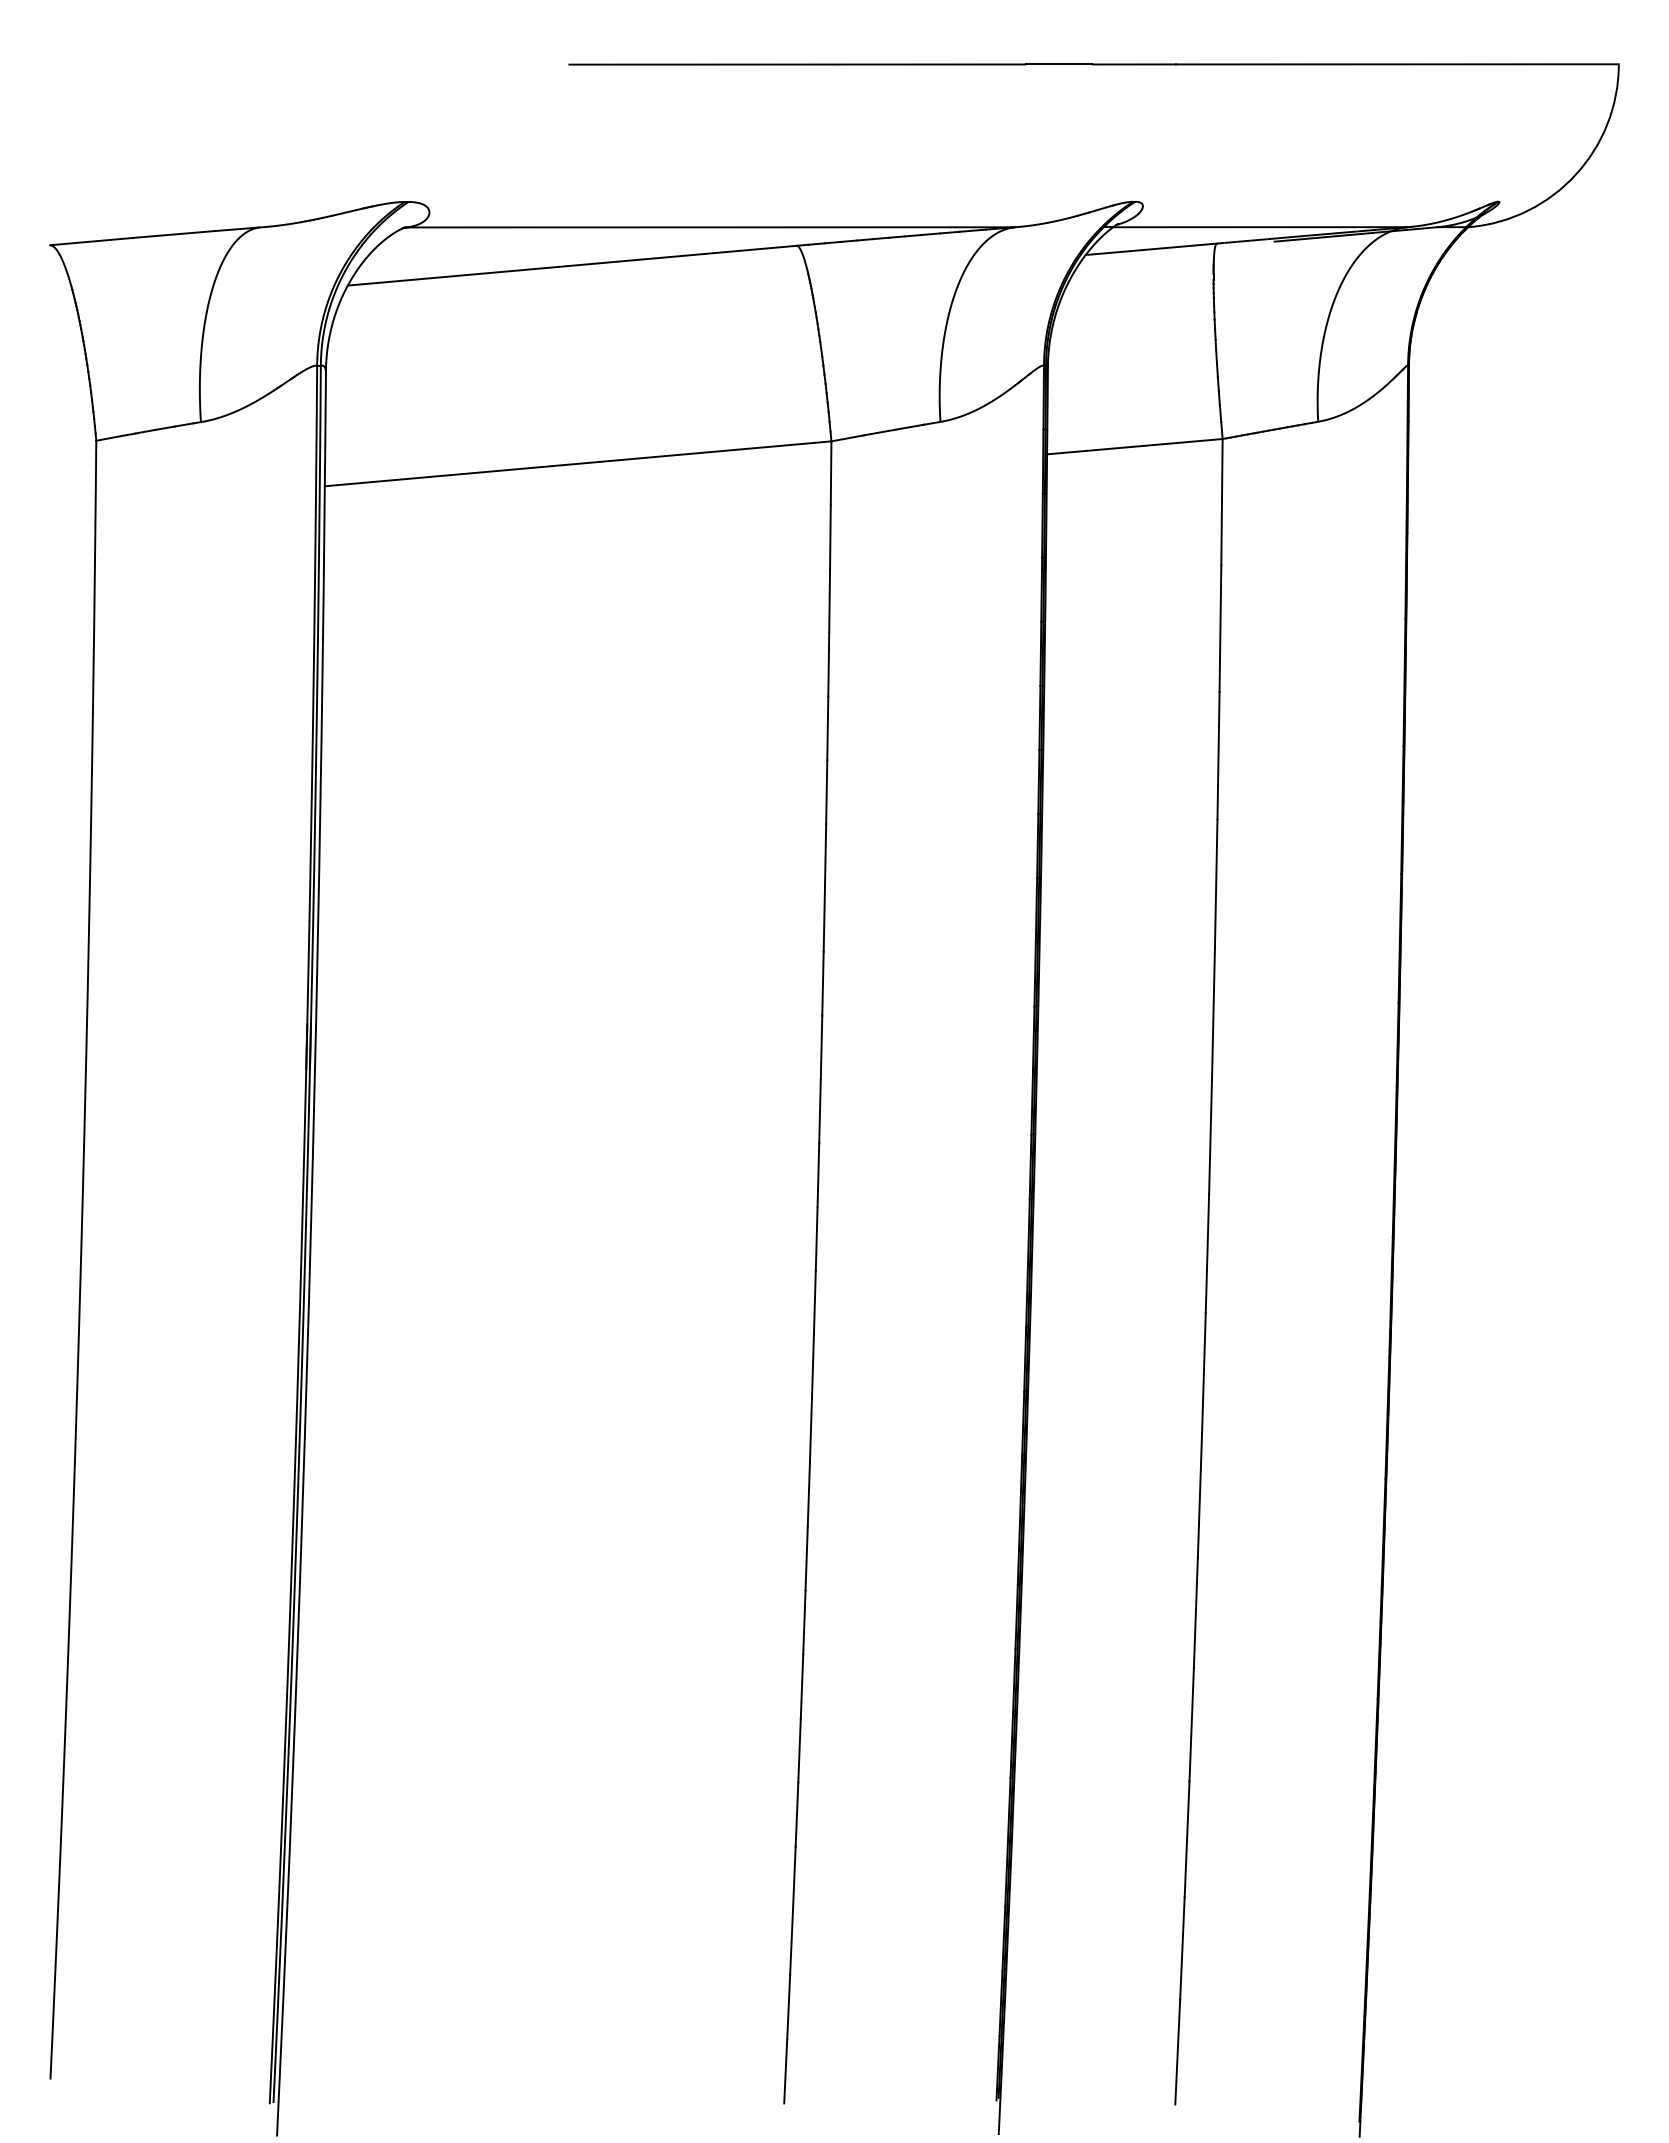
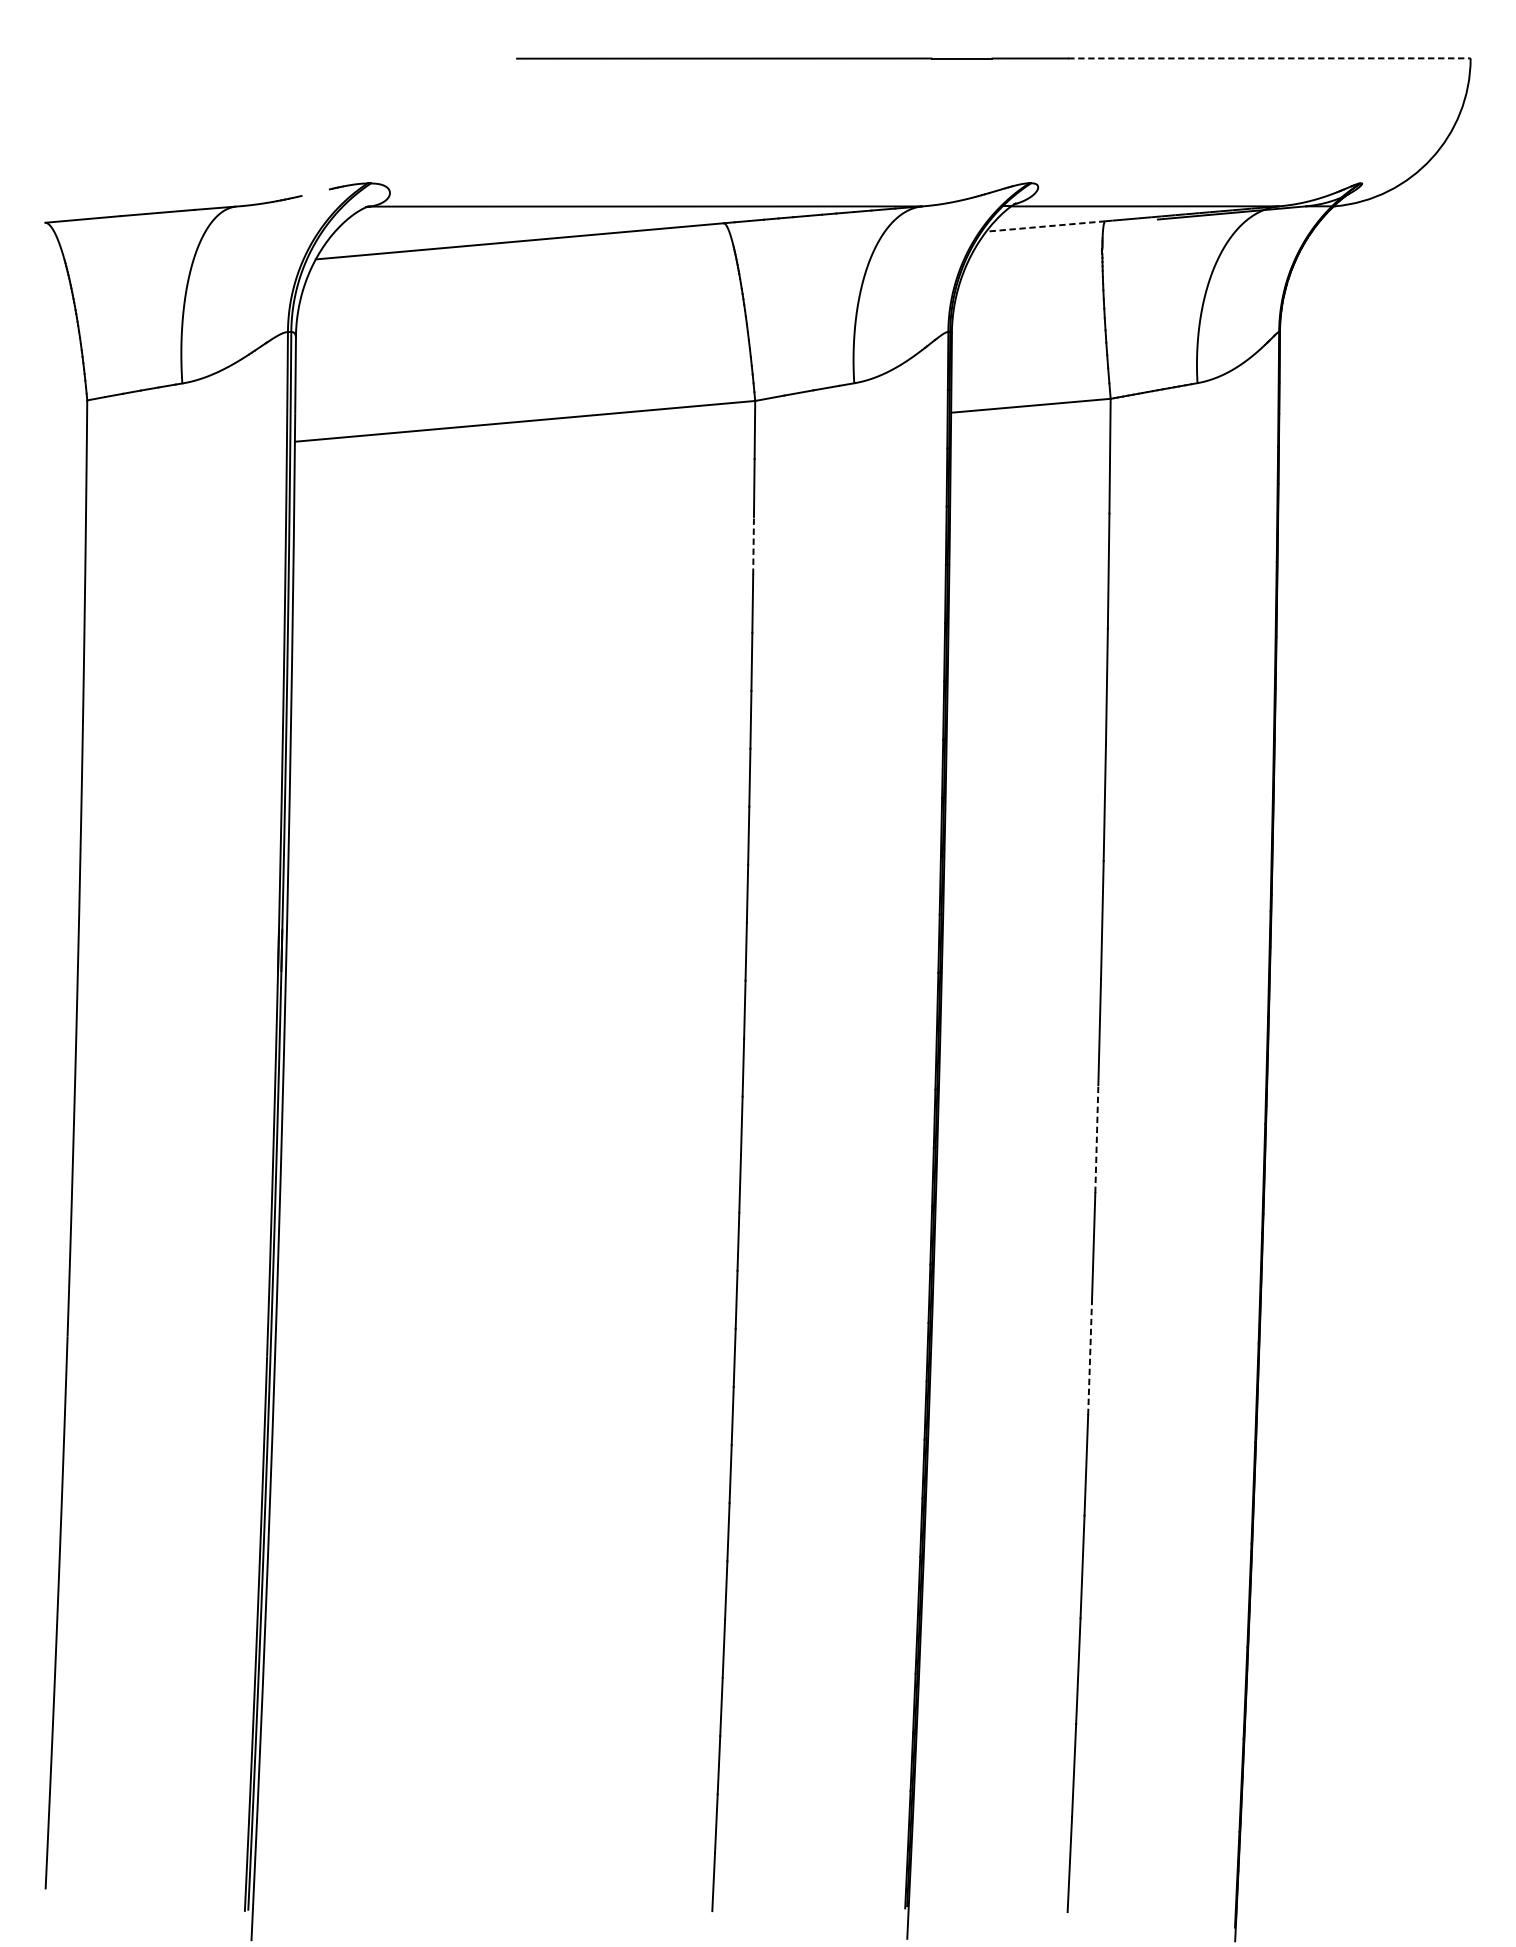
line: (1397, 64) -> (1269, 58), solid -> dashed
line: (348, 211) -> (316, 192), removed
line: (1151, 249) -> (1046, 226), solid -> dashed
line: (829, 600) -> (753, 545), solid -> dashed
line: (1207, 1253) -> (1096, 1138), solid -> dashed
line: (1199, 1495) -> (1089, 1358), solid -> dashed

